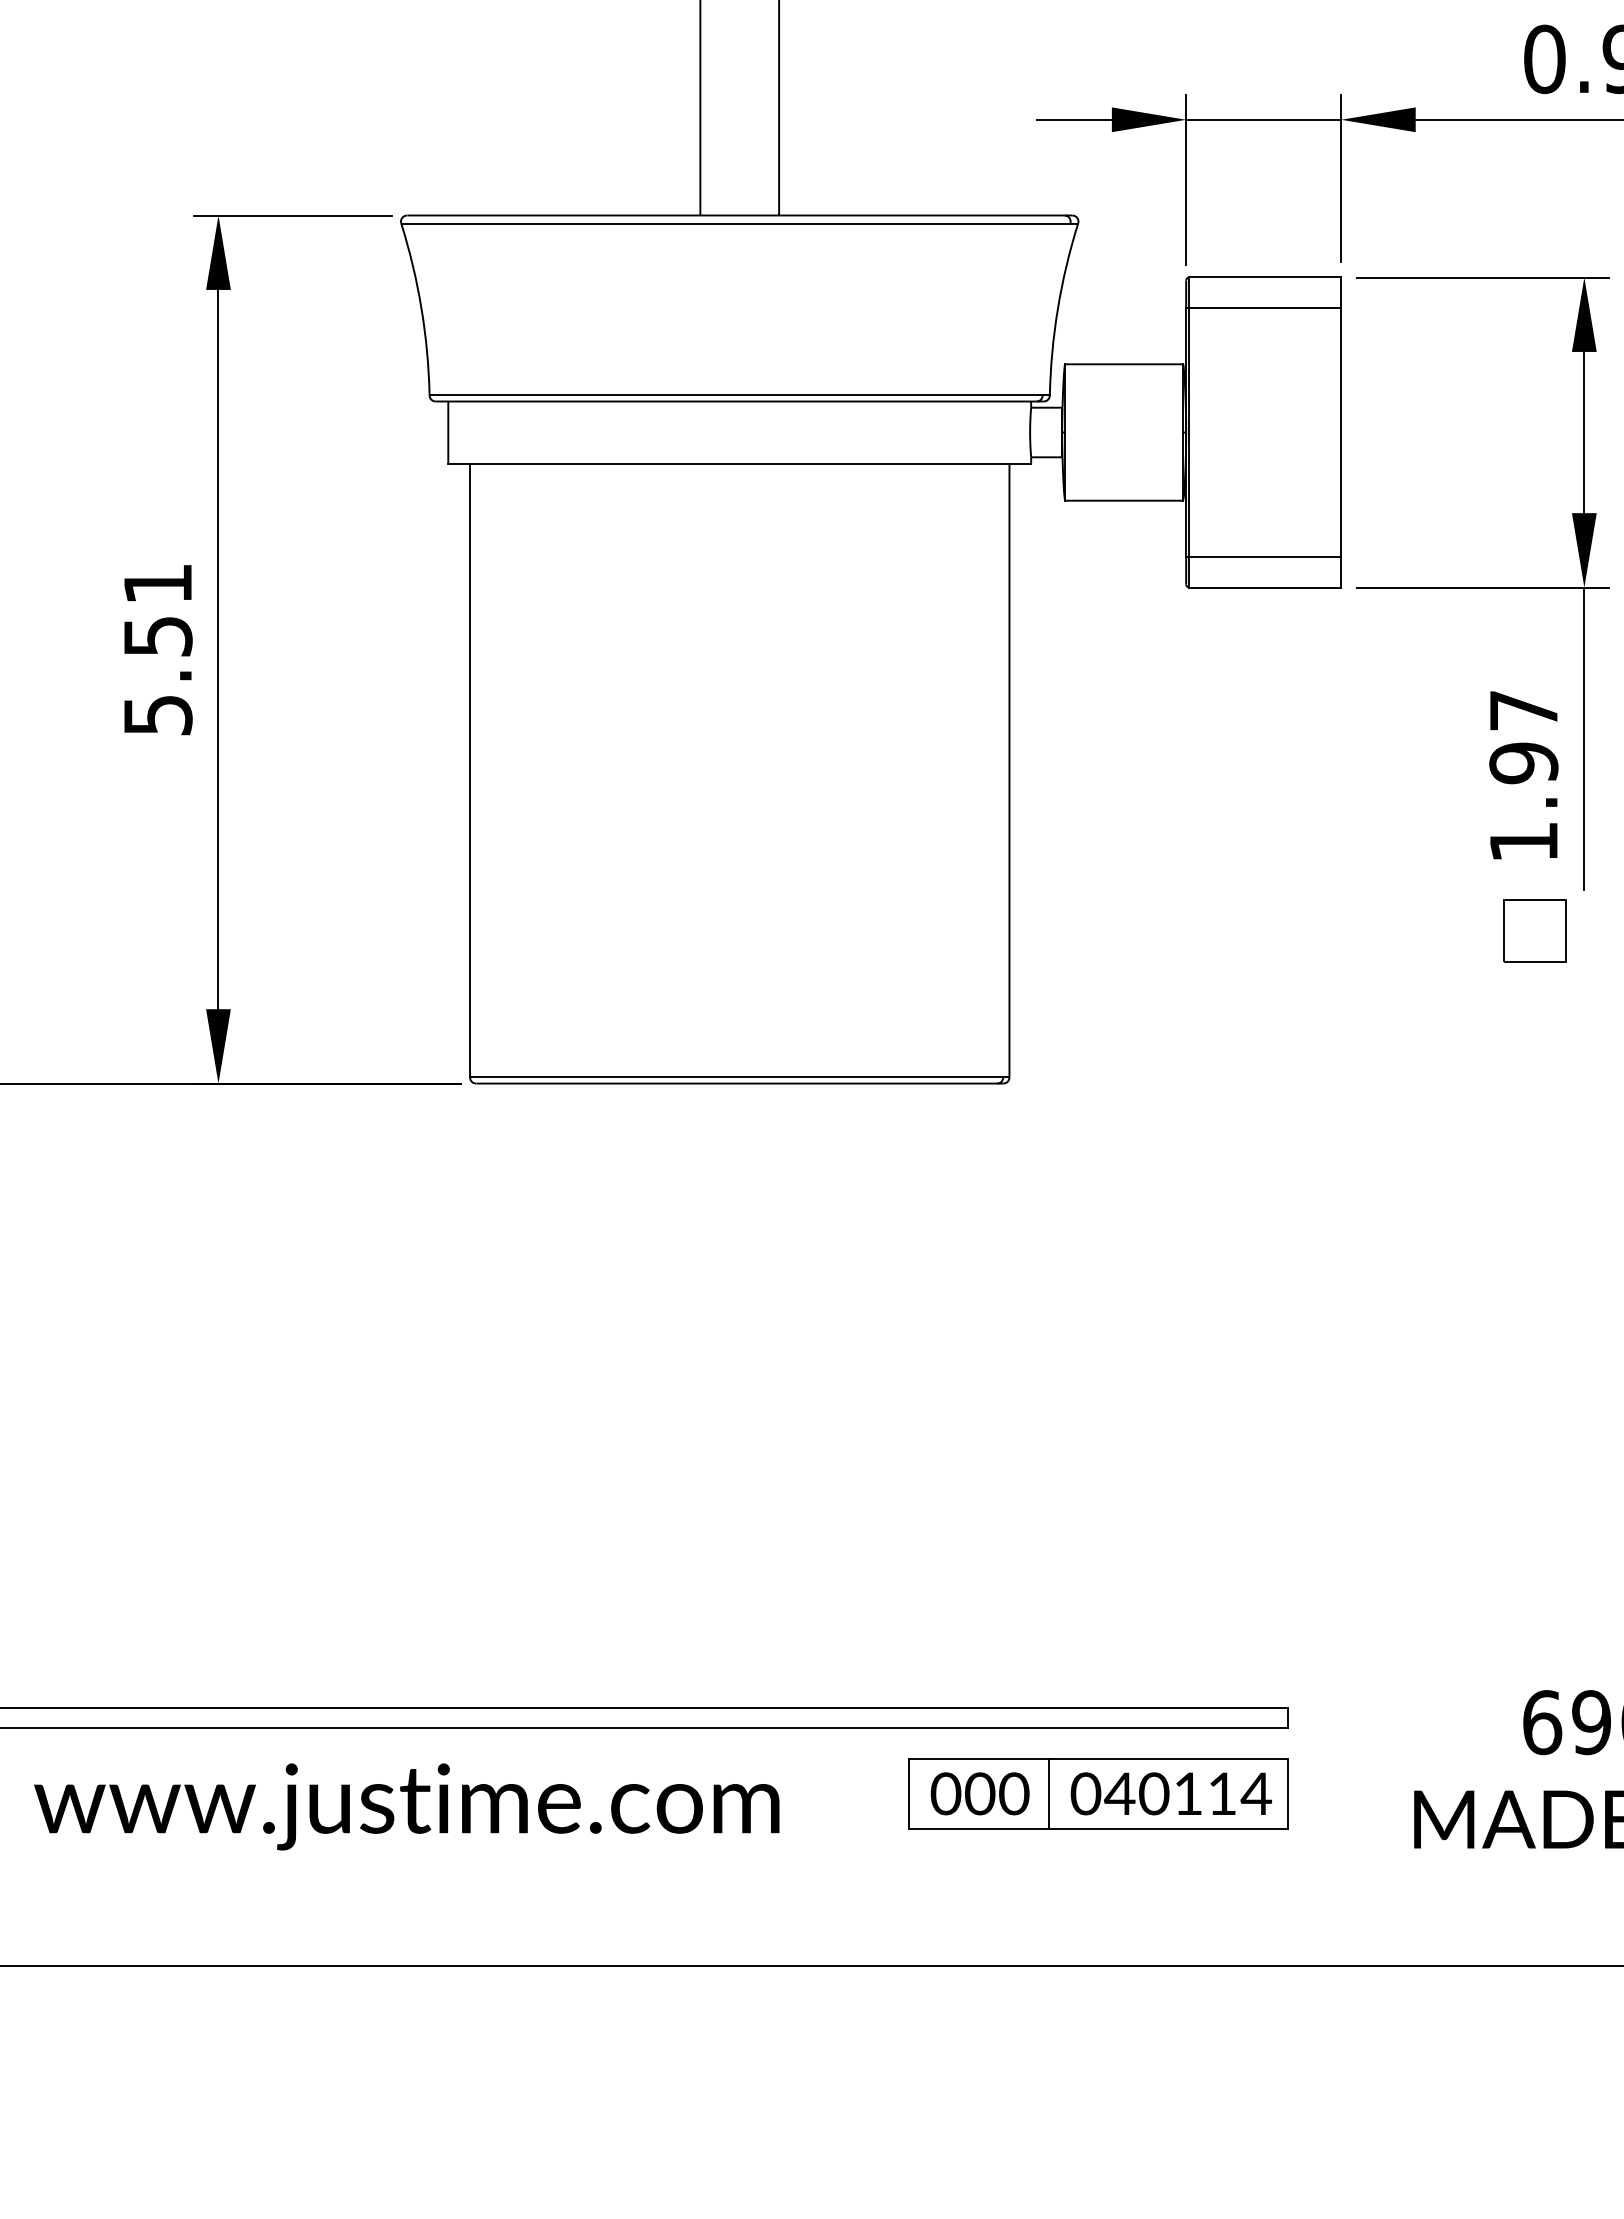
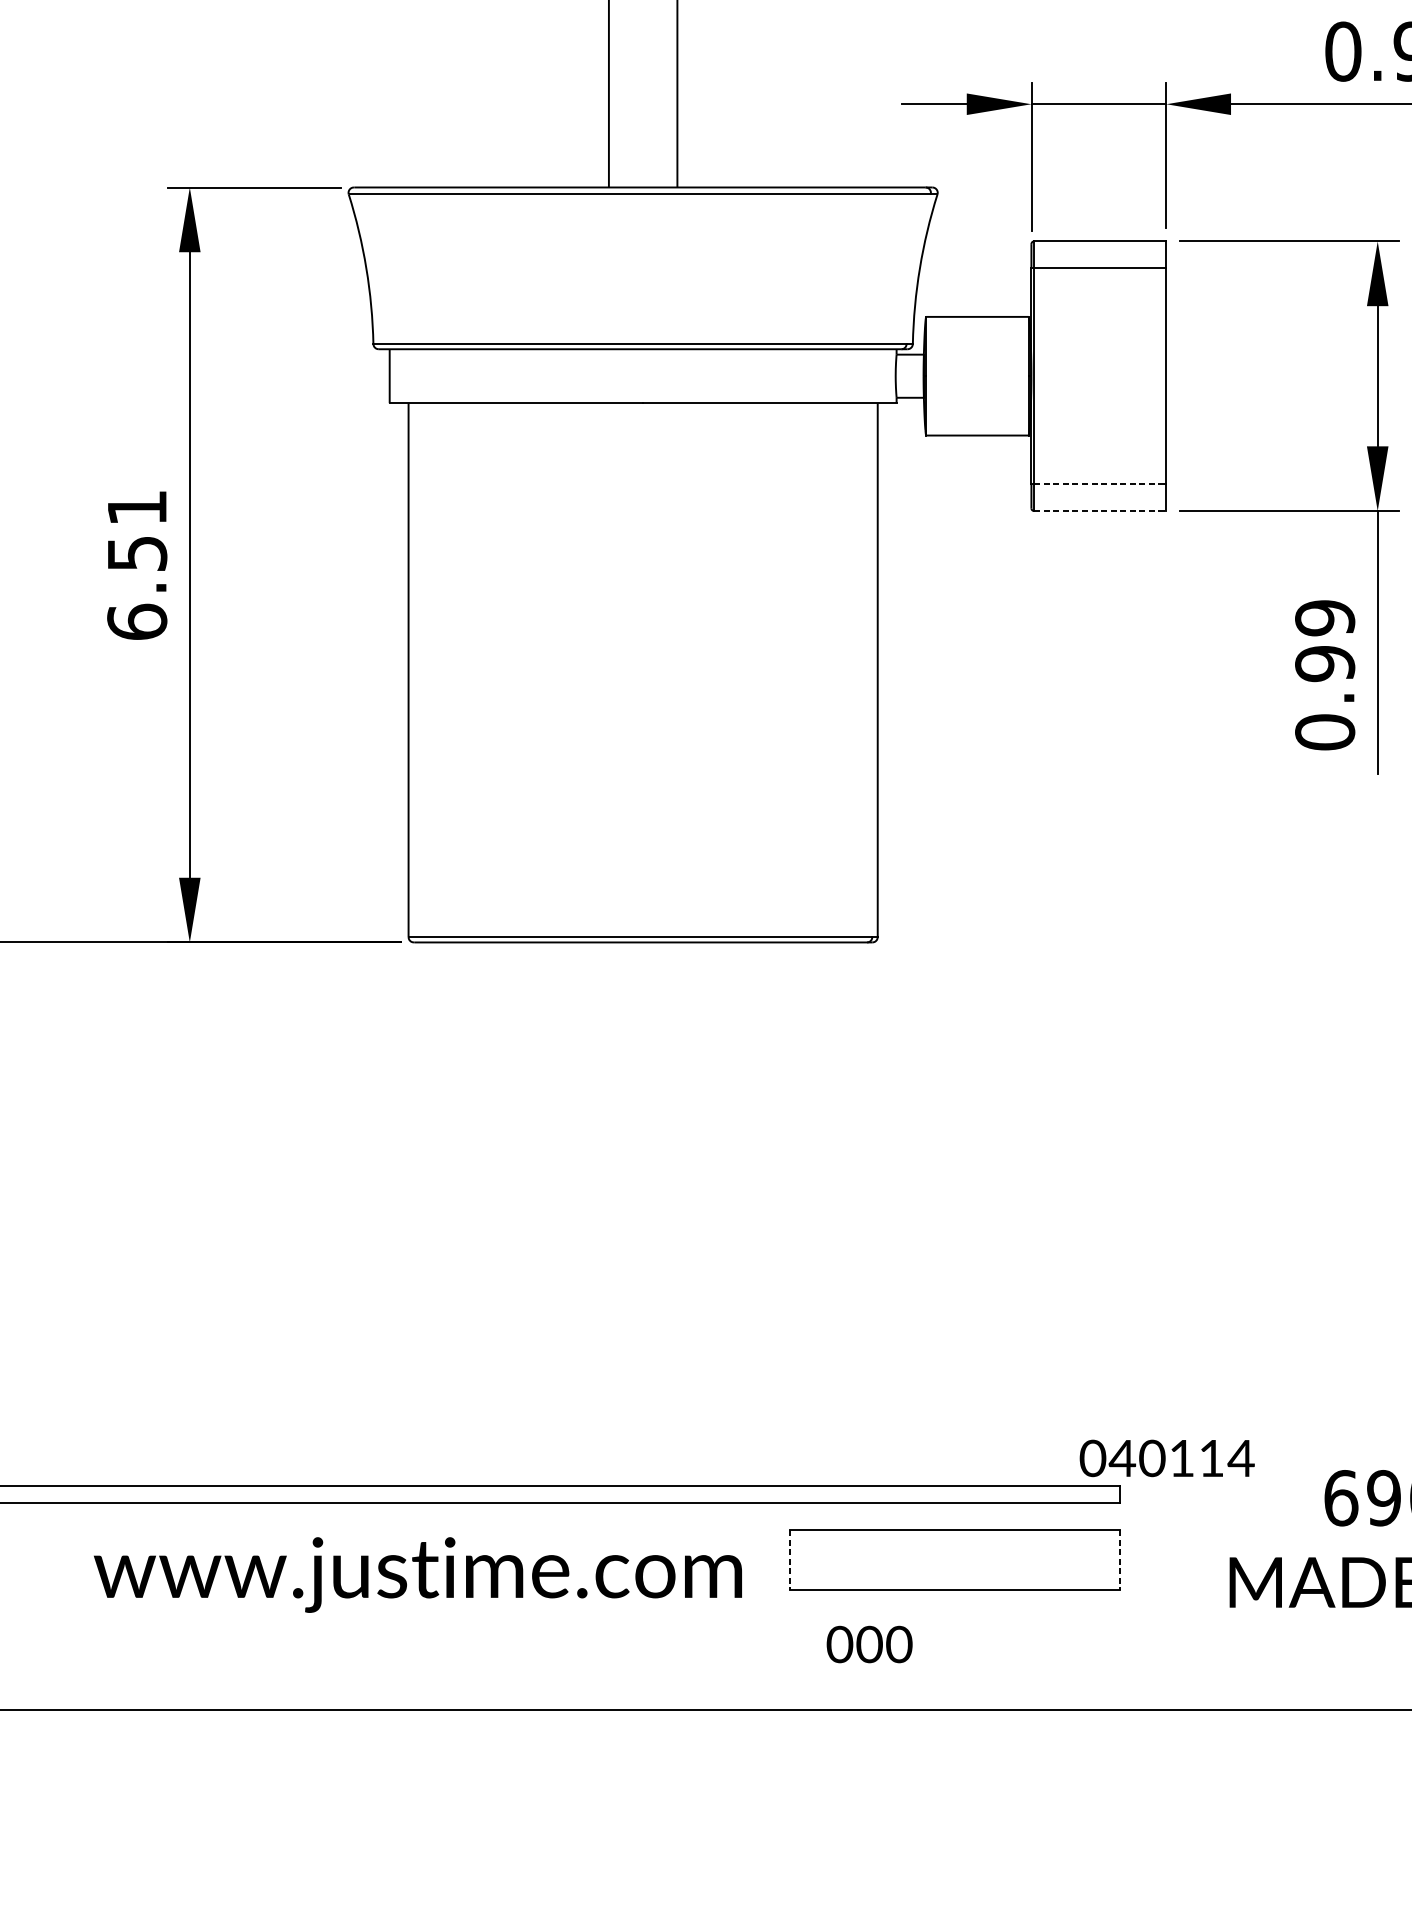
line: (1265, 556) -> (1100, 484), solid -> dashed
line: (1265, 587) -> (1100, 511), solid -> dashed
text: (157, 714) -> (136, 621), 5.51 -> 6.51
text: (1523, 776) -> (1324, 675), 1.97 -> 0.99
part: (1534, 930) -> (1334, 809), removed
line: (908, 1793) -> (789, 1559), solid -> dashed
text: (979, 1793) -> (869, 1644), moved
line: (1048, 1793) -> (911, 1559), removed
text: (1170, 1793) -> (1166, 1458), moved
line: (1287, 1793) -> (1119, 1559), solid -> dashed
text: (406, 1806) -> (417, 1574), moved

